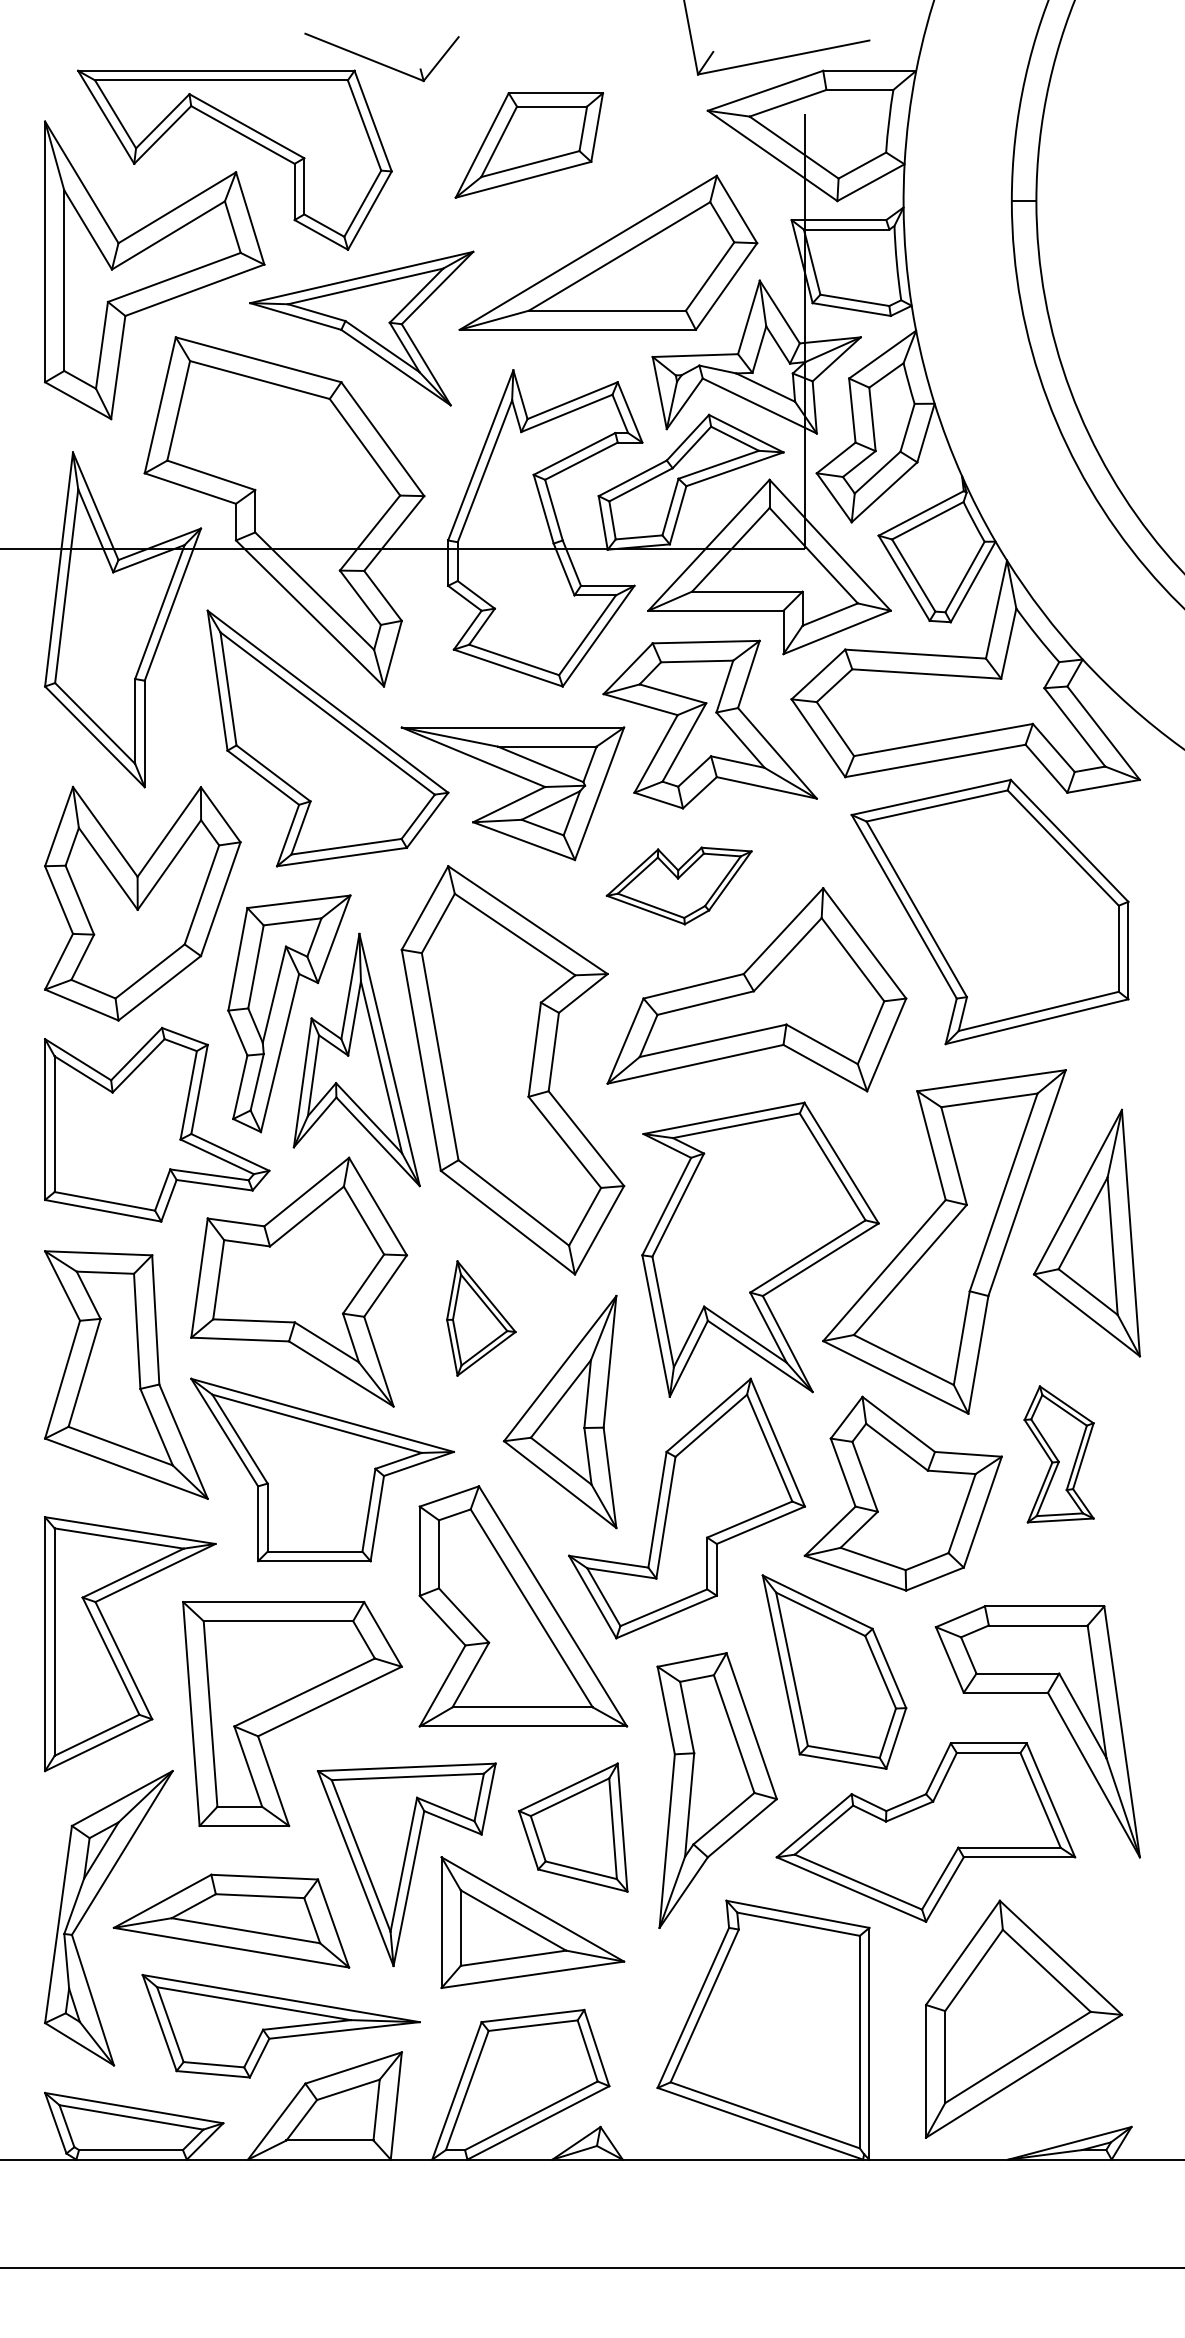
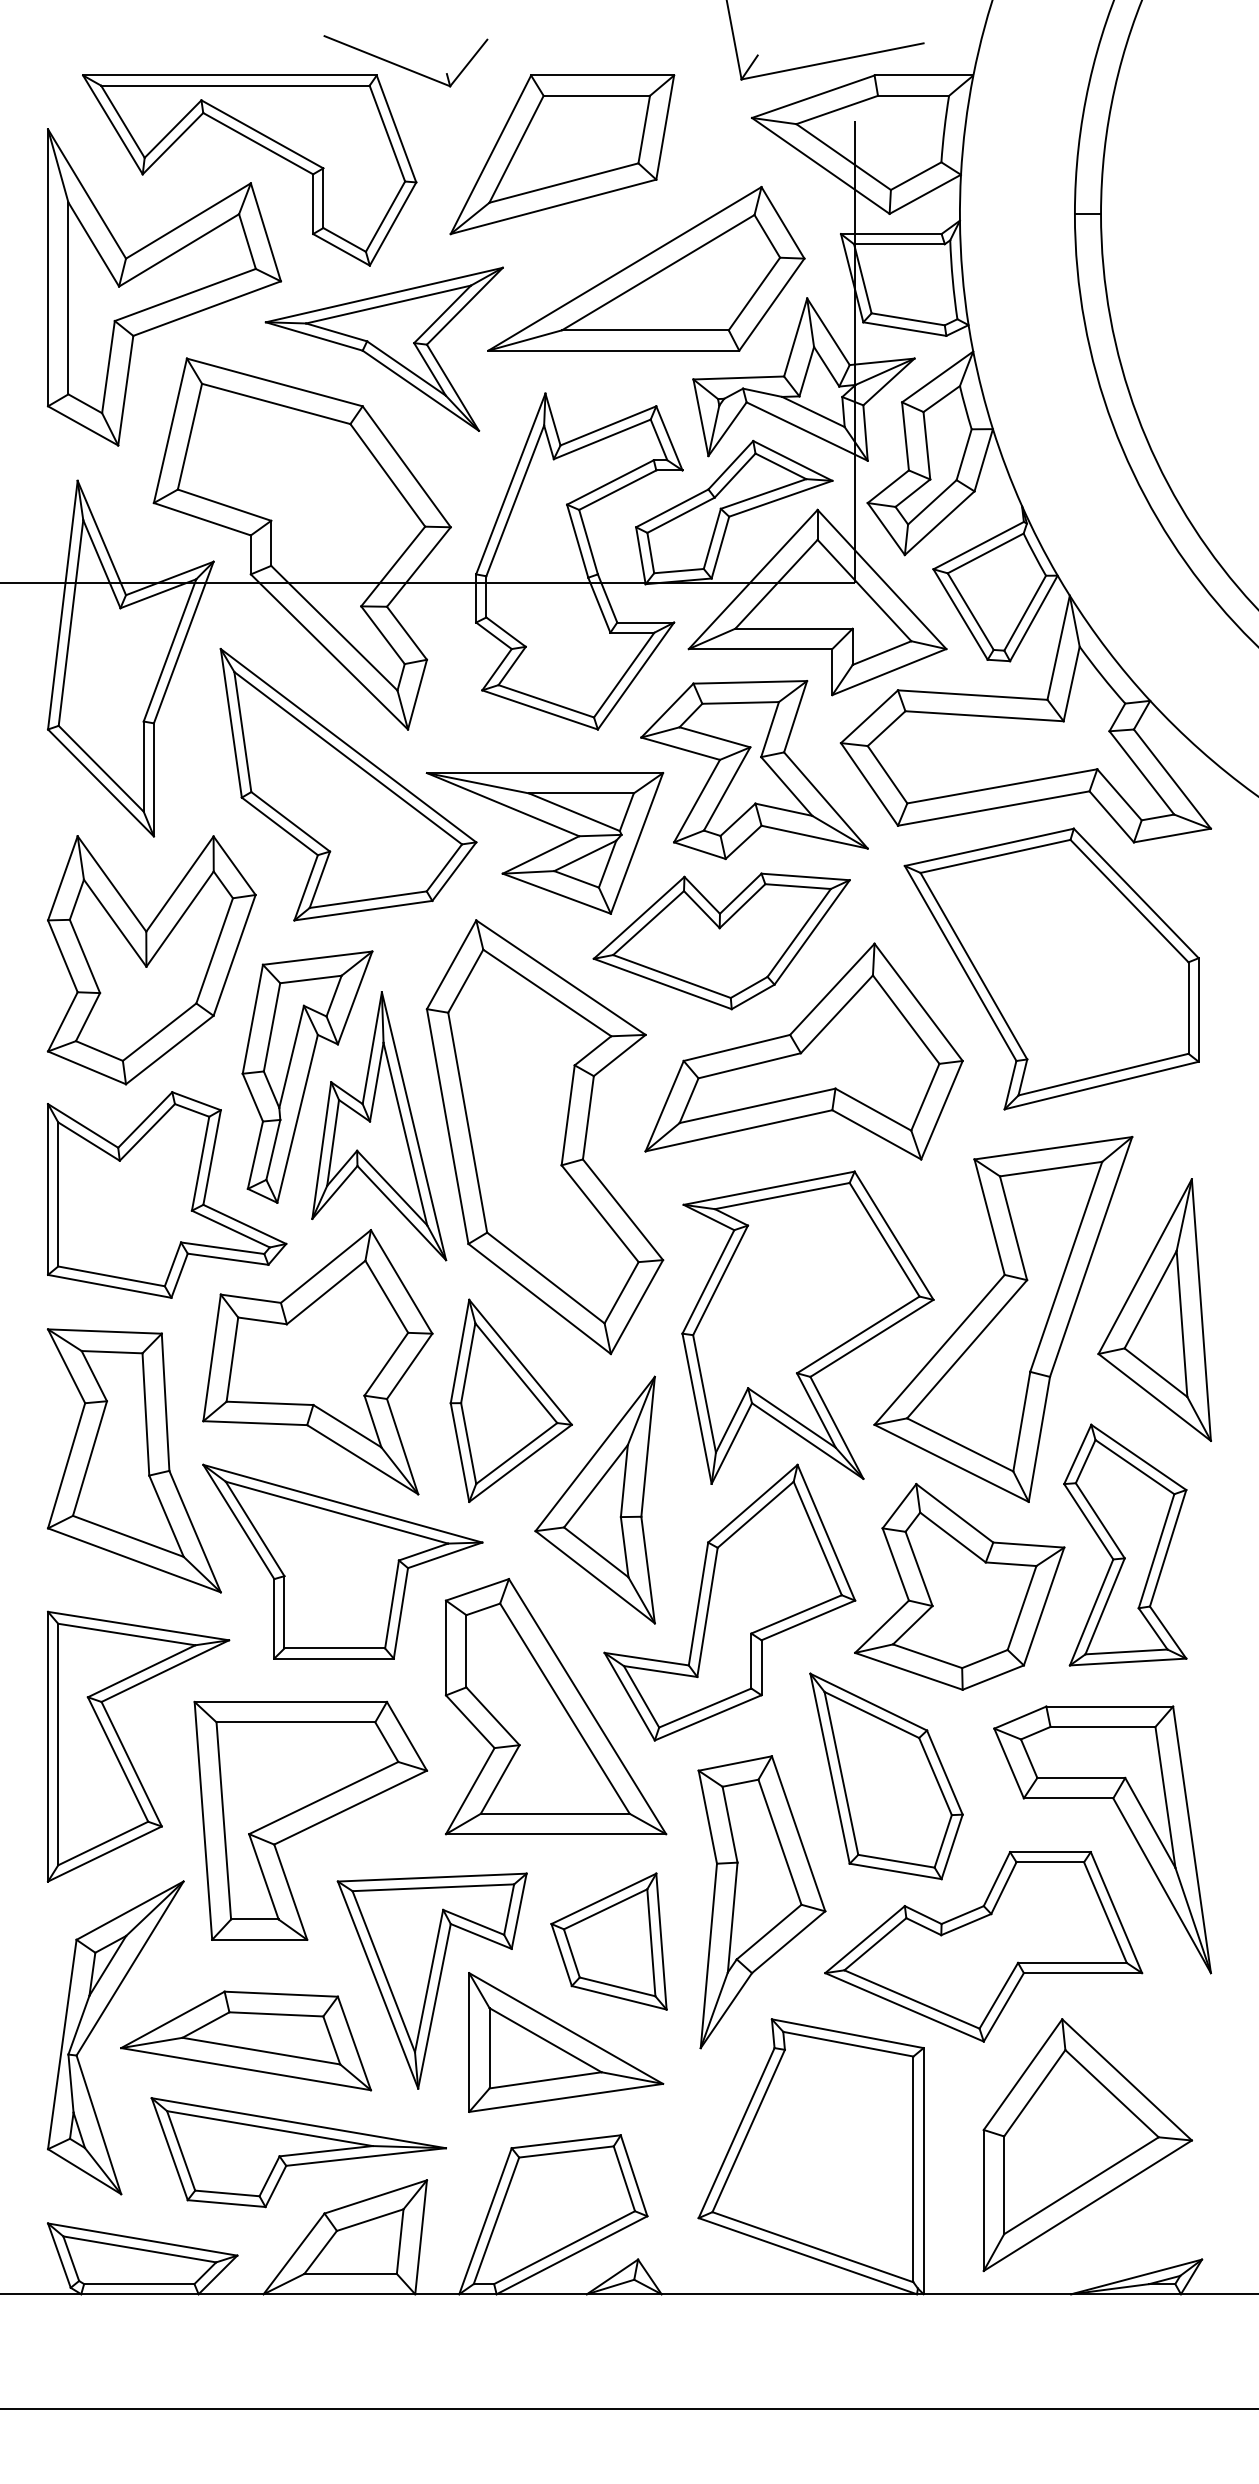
part: (529, 145) -> (562, 154), size x1.43
part: (678, 885) -> (720, 940), size x1.67
part: (481, 1318) -> (511, 1400), size x1.67
part: (1058, 1454) -> (1124, 1545), size x1.67

